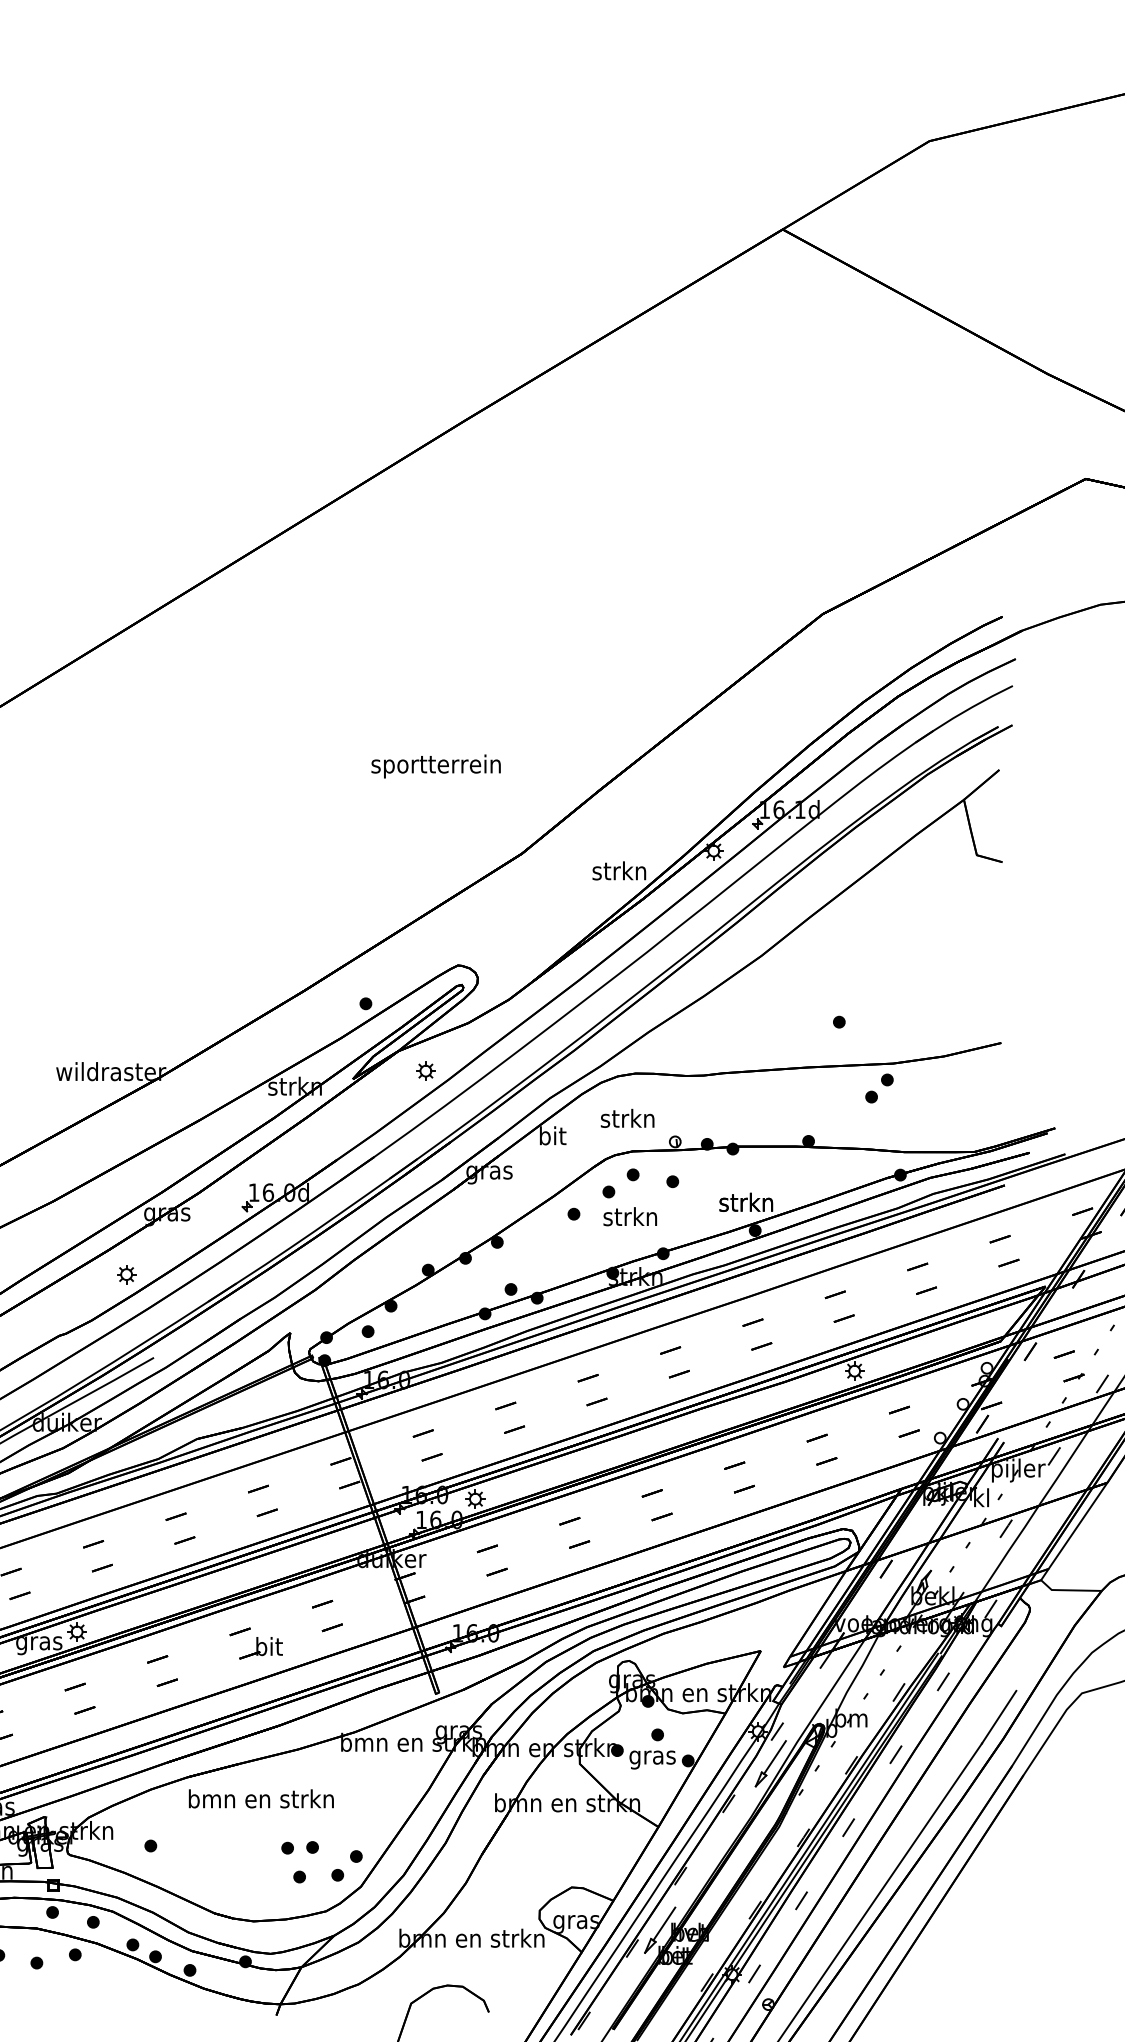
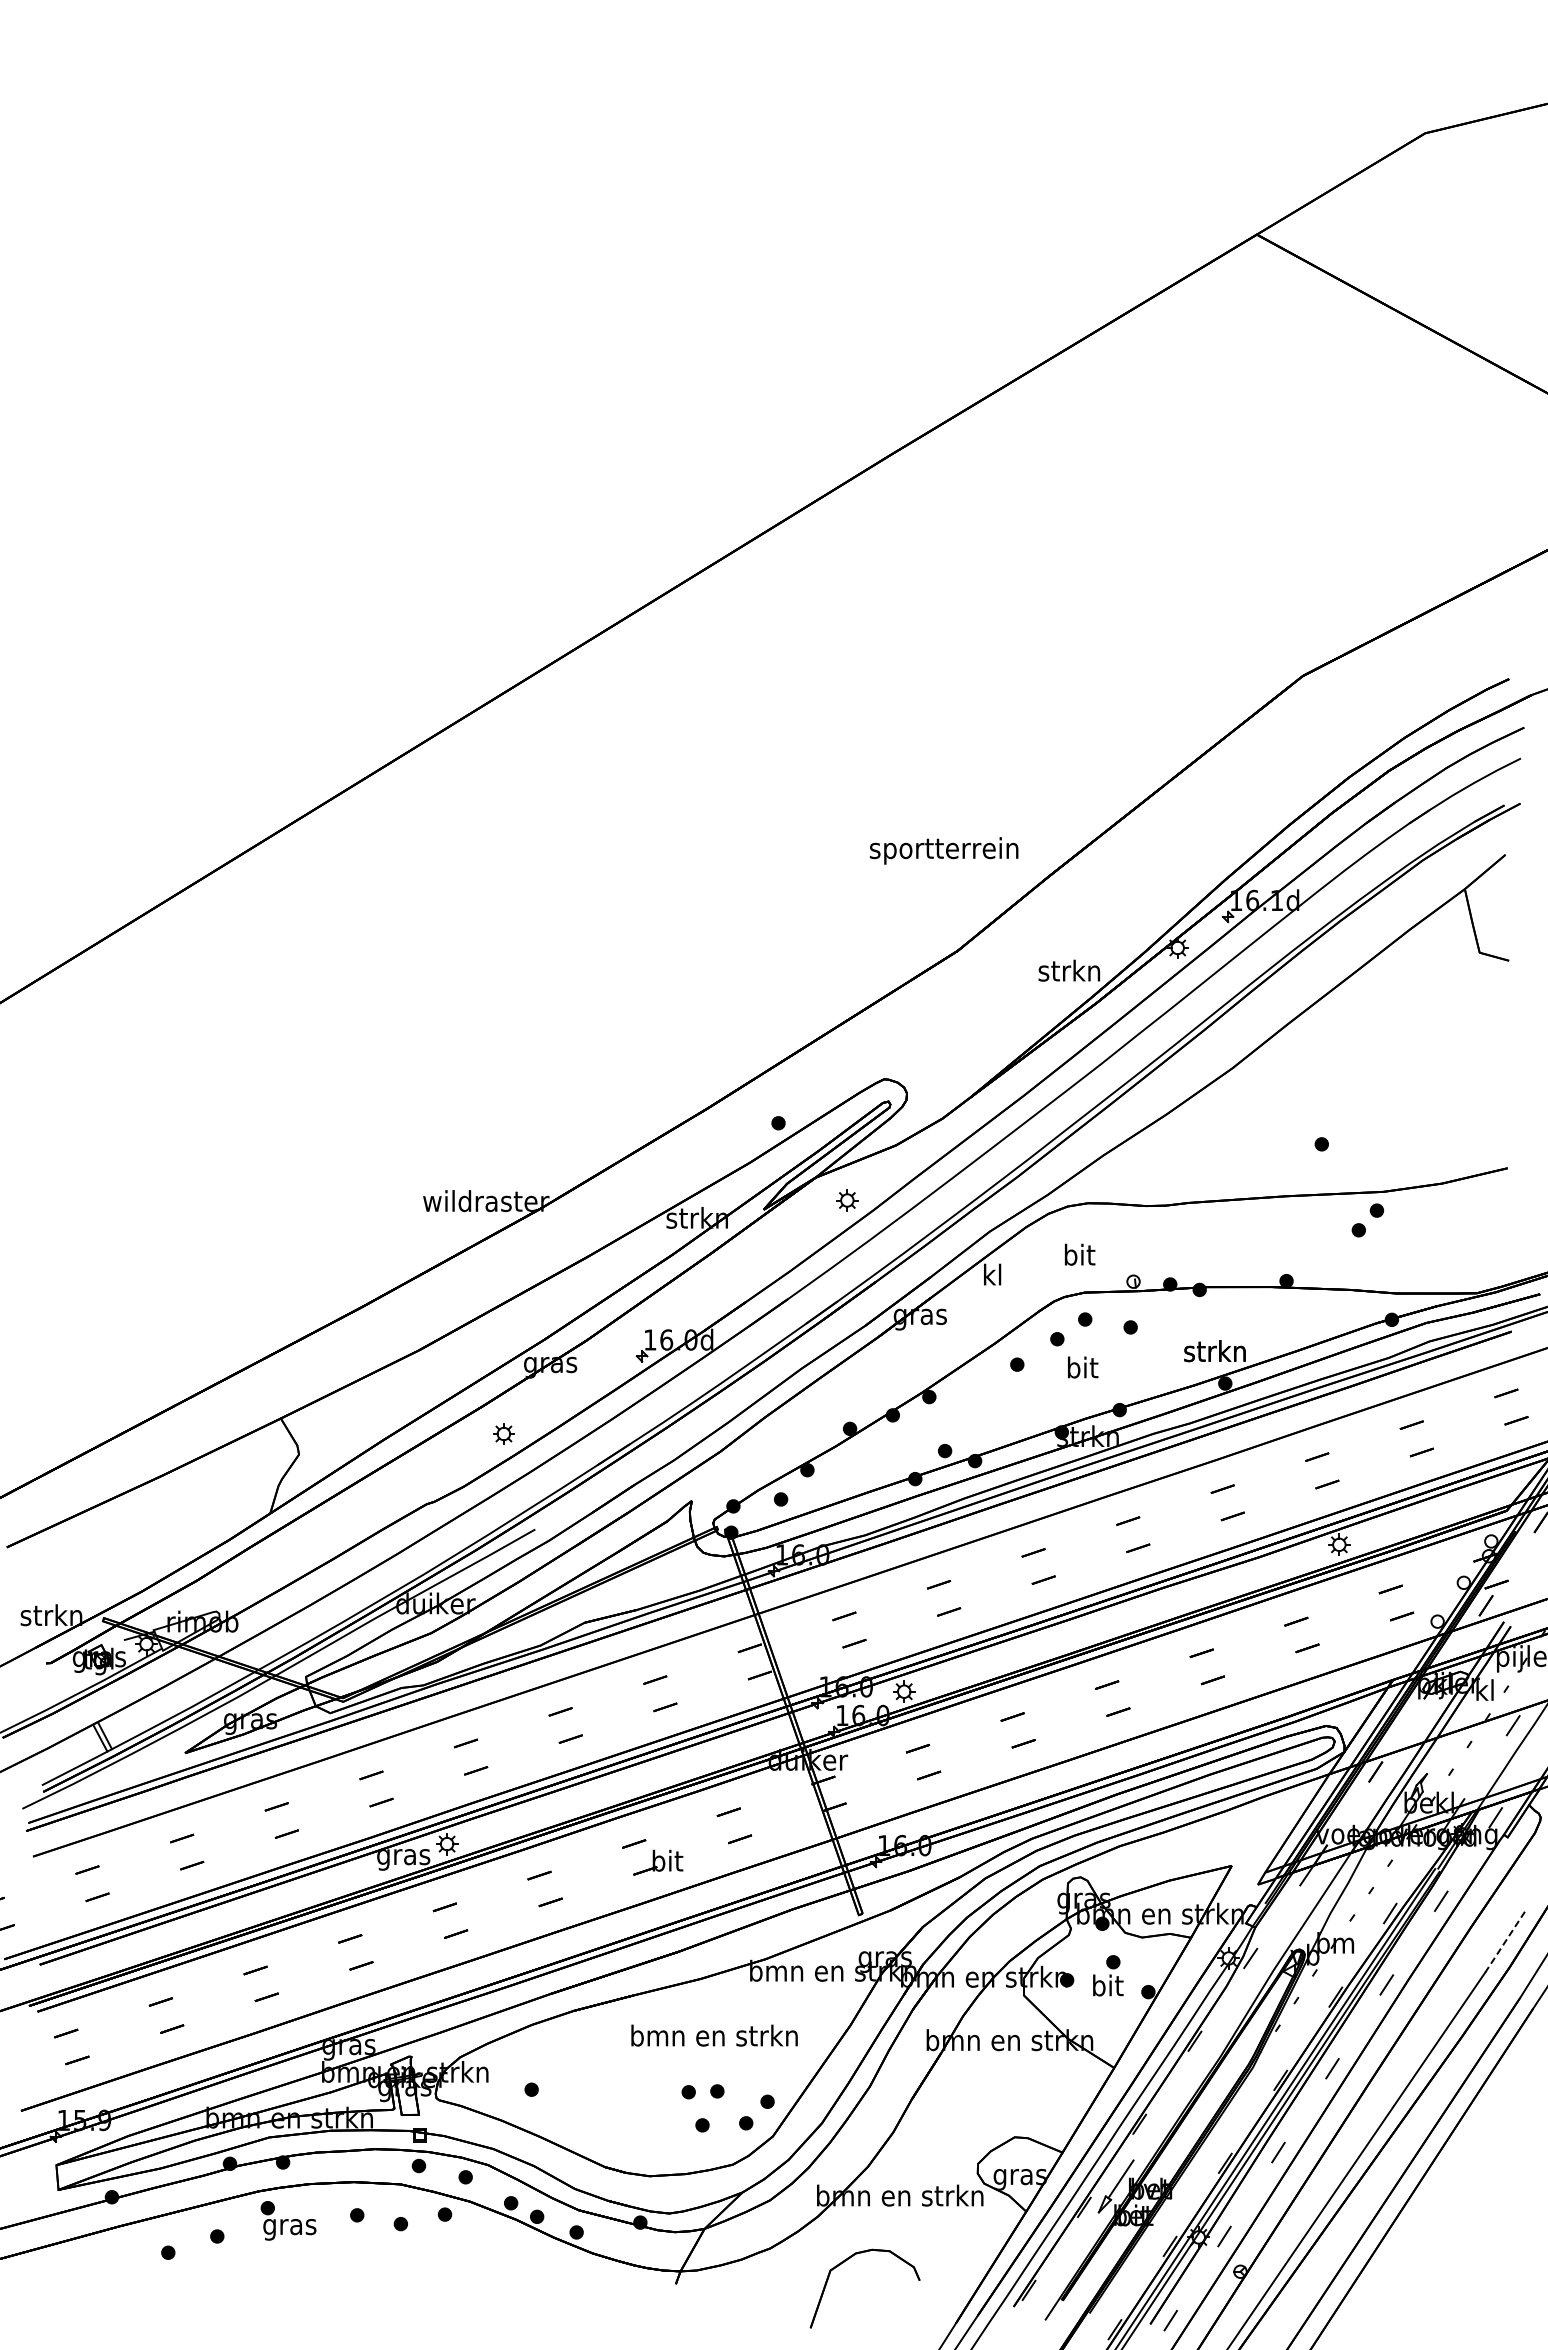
text: (436, 766) -> (944, 850), moved
text: (627, 1118) -> (1078, 1254), strkn -> bit
text: (553, 1135) -> (993, 1274), bit -> kl
text: (629, 1216) -> (1081, 1367), strkn -> bit
line: (998, 1717) -> (1504, 1942), solid -> dashed
text: (652, 1756) -> (1107, 1987), gras -> bit
part: (770, 1763) -> (1242, 1995), removed
text: (261, 1798) -> (714, 2035), moved

